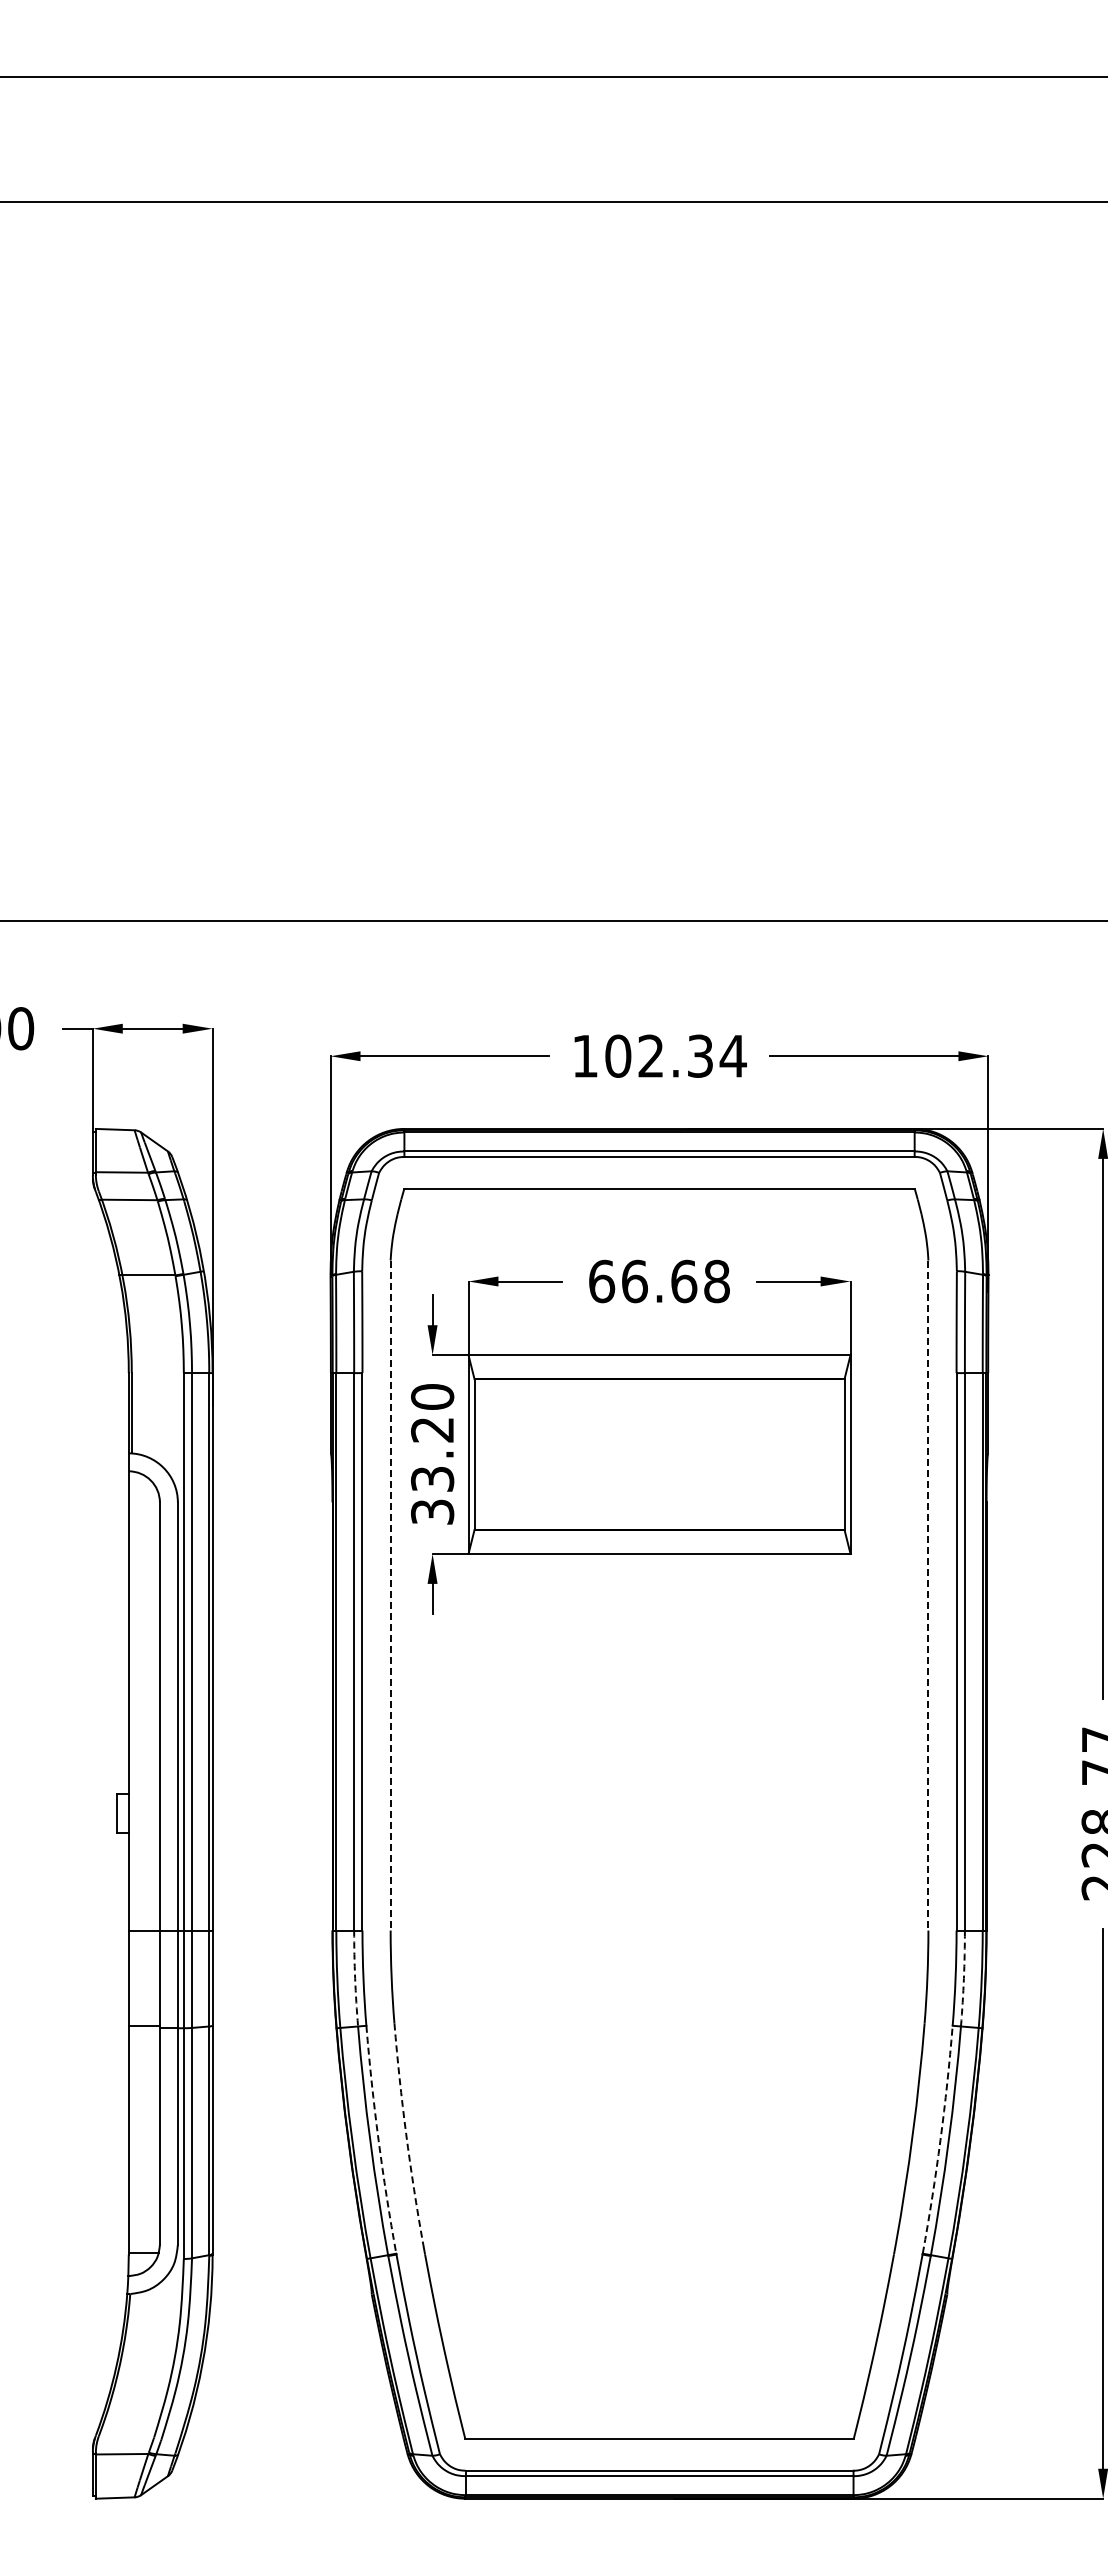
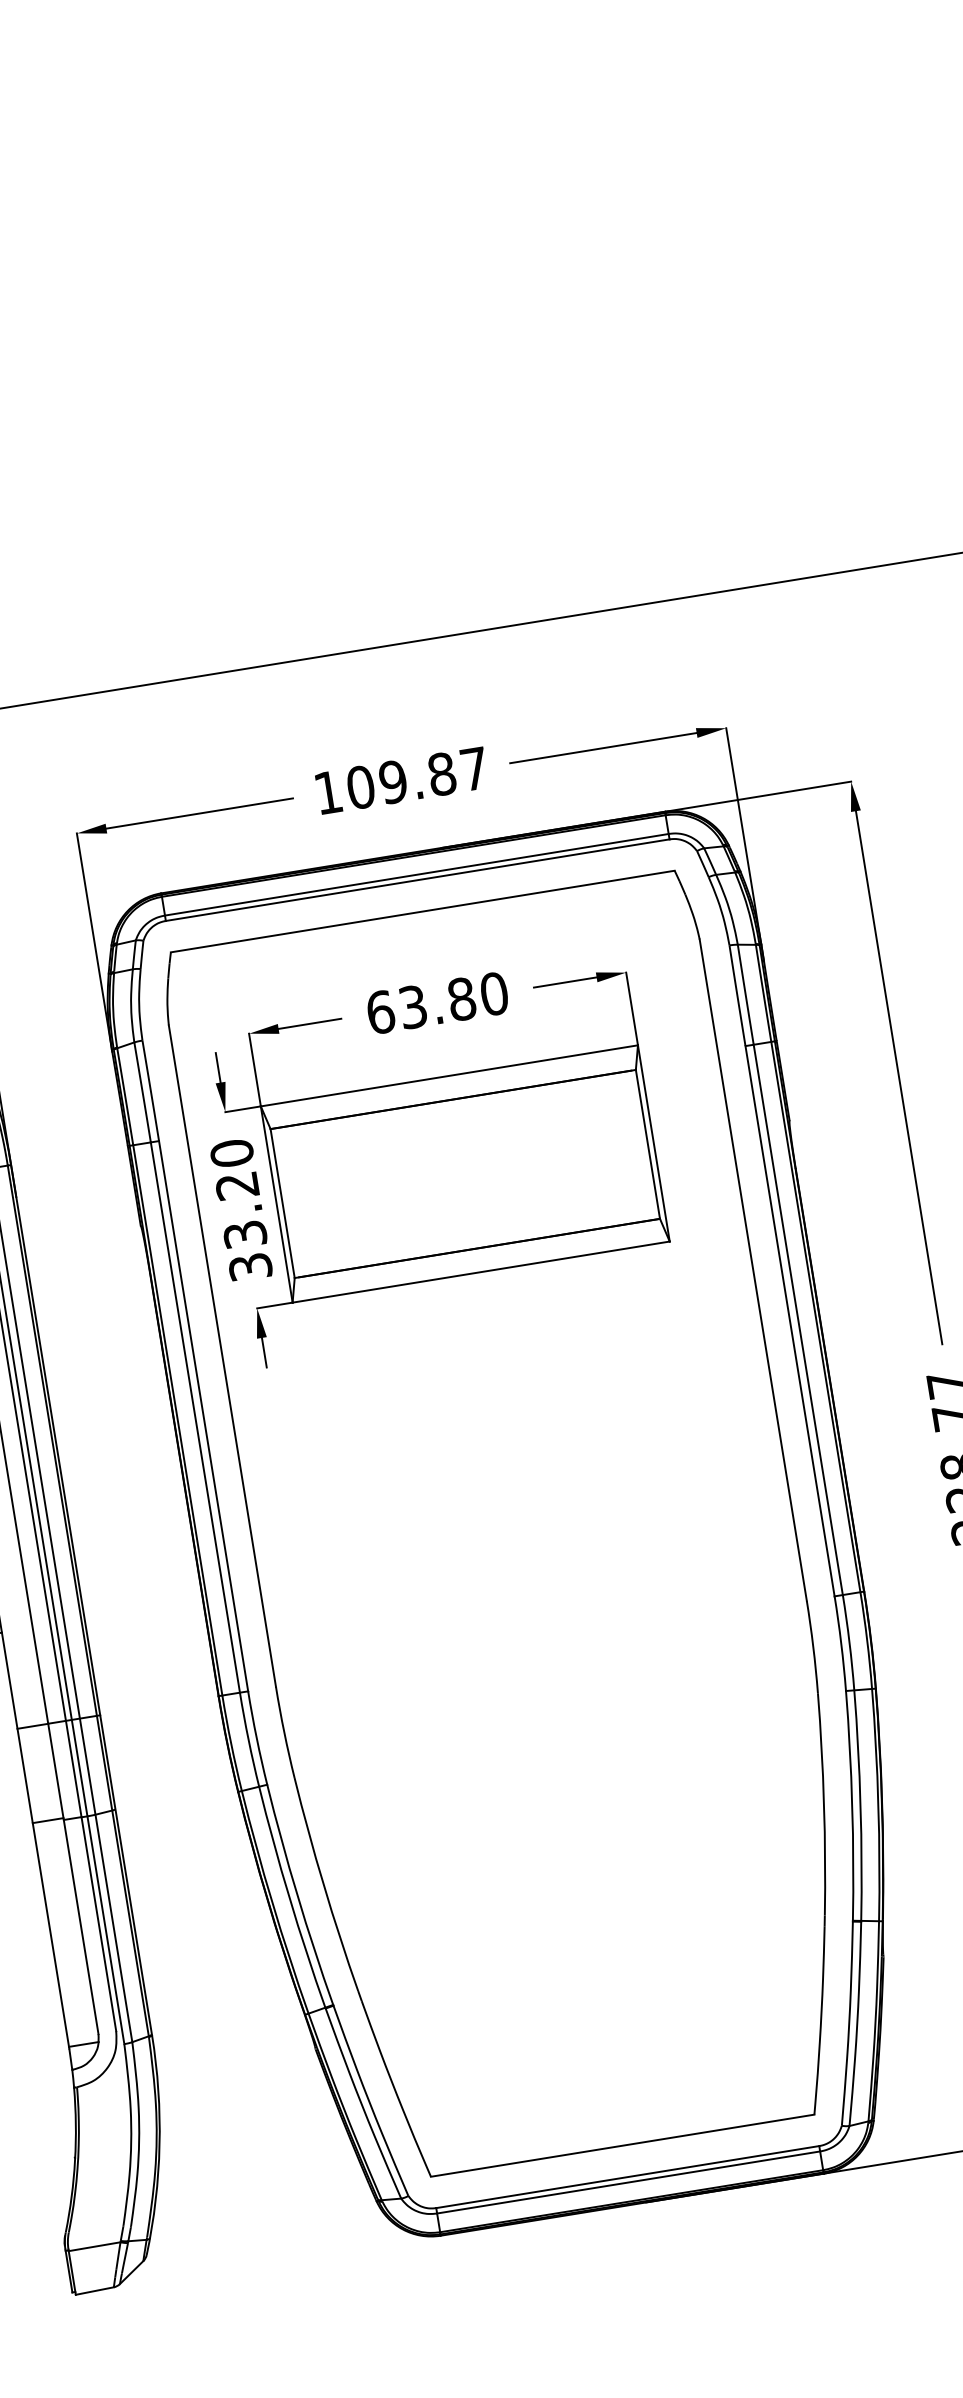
text: (692, 1055) -> (434, 774), 102.34 -> 109.87
text: (676, 1281) -> (454, 1000), 66.68 -> 63.80
line: (390, 1595) -> (222, 1356), dashed -> solid
line: (928, 1595) -> (753, 1270), dashed -> solid
arc: (355, 1978) -> (248, 1739), dashed -> solid
arc: (963, 1978) -> (849, 1642), dashed -> solid
arc: (406, 2134) -> (324, 1885), dashed -> solid
arc: (378, 2140) -> (297, 1896), dashed -> solid
arc: (940, 2140) -> (852, 1806), dashed -> solid

